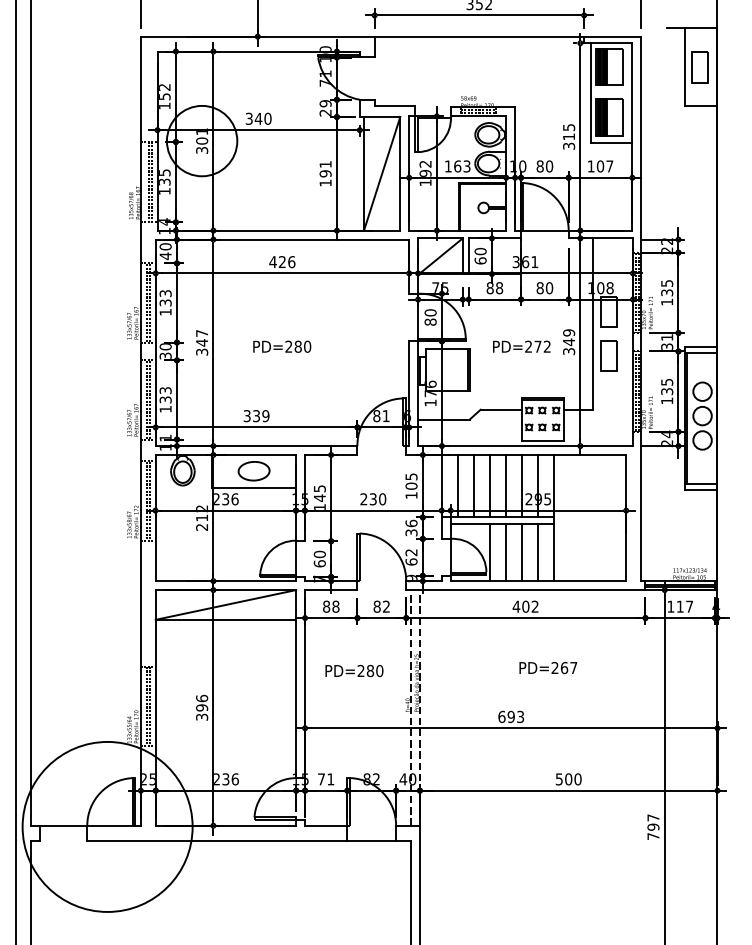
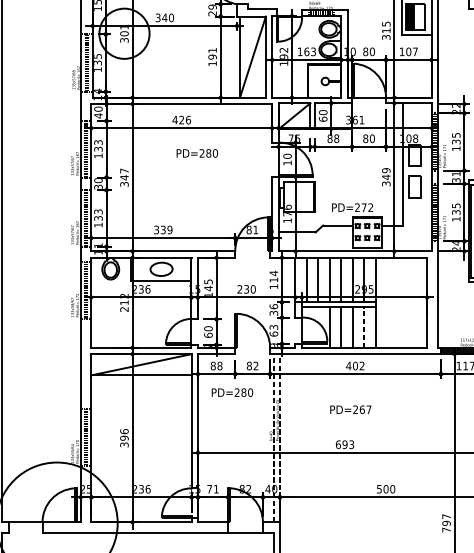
text: (430, 321) -> (287, 162), 80 -> 10
text: (282, 346) -> (197, 153), moved
text: (521, 346) -> (352, 207), moved
text: (411, 481) -> (273, 276), 105 -> 114
text: (411, 552) -> (273, 327), 62 -> 63
line: (538, 552) -> (364, 327), solid -> dashed
text: (548, 668) -> (350, 410), moved
text: (354, 670) -> (232, 392), moved

